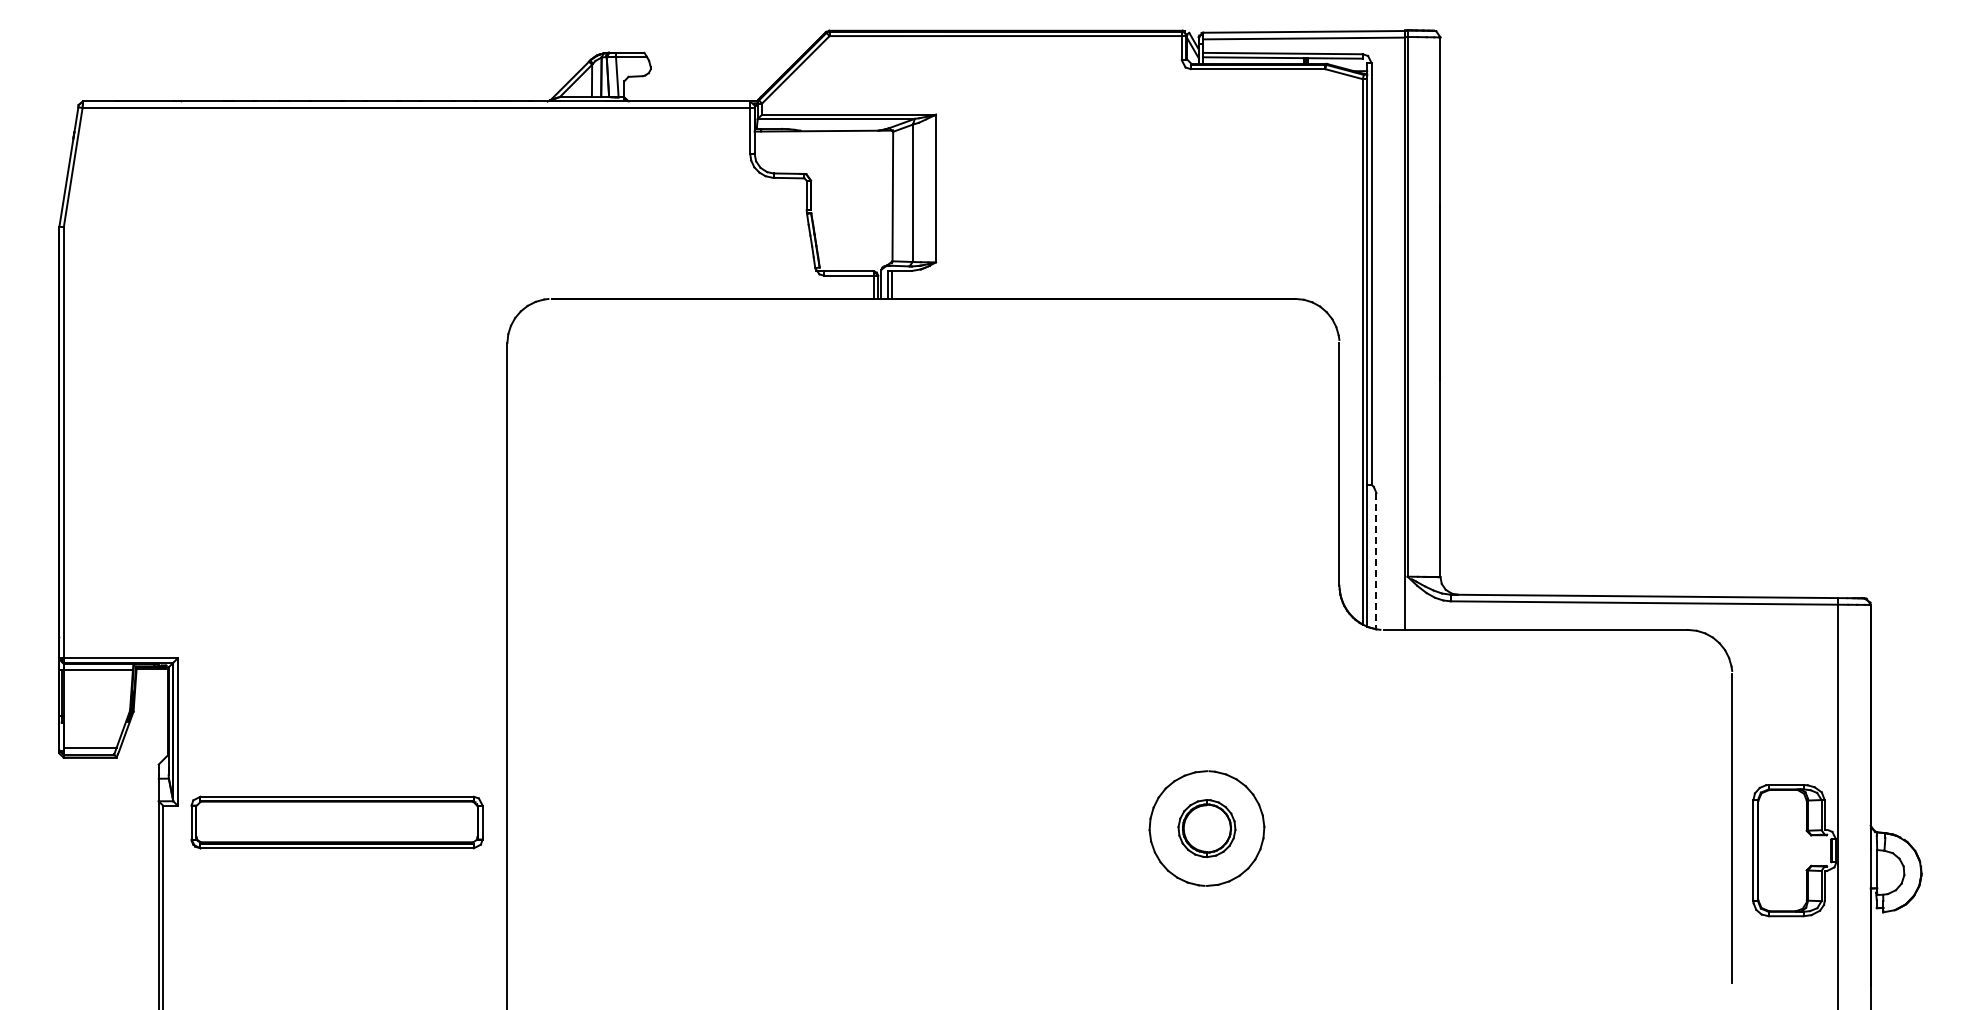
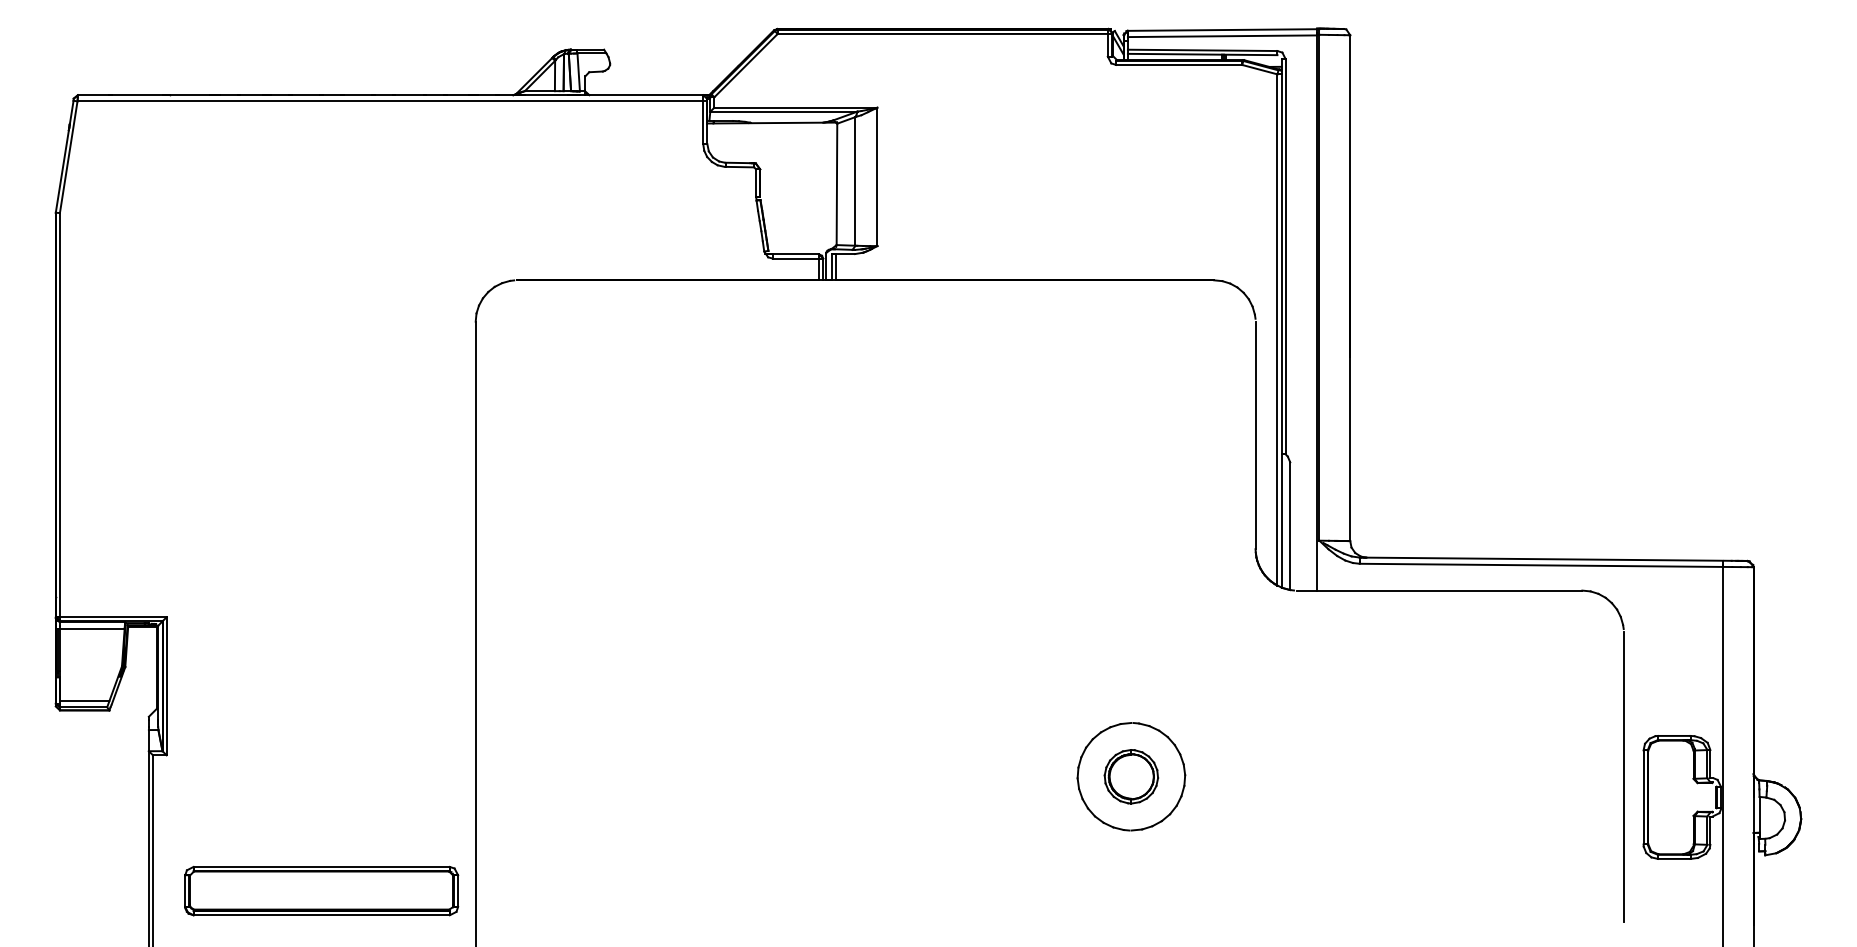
line: (1376, 561) -> (1290, 526), dashed -> solid
part: (336, 822) -> (321, 891), moved

